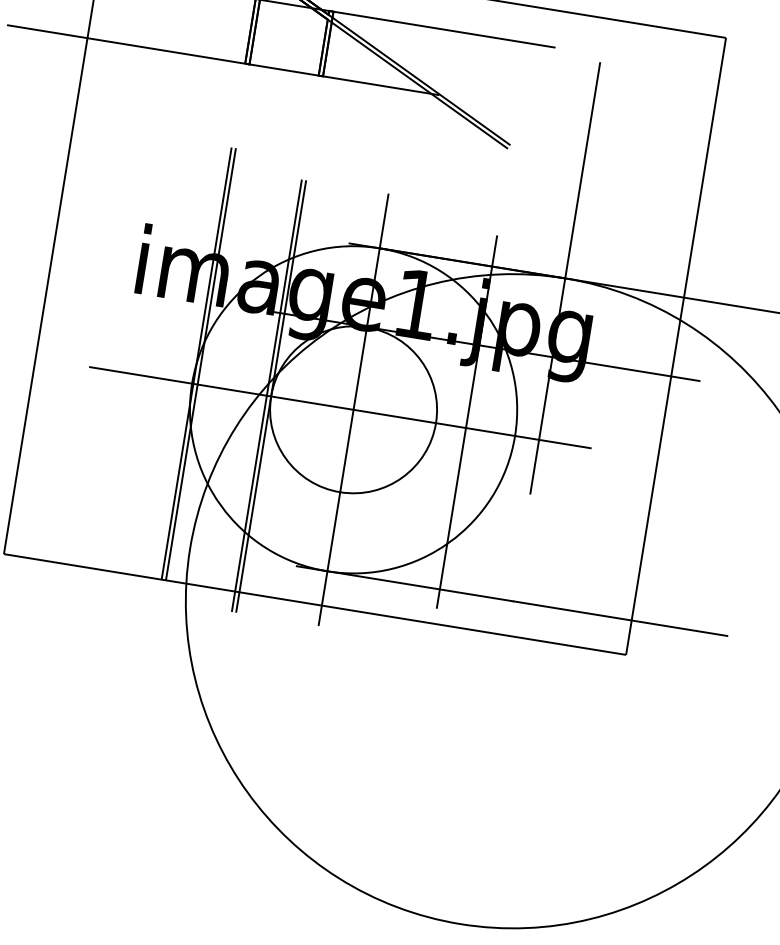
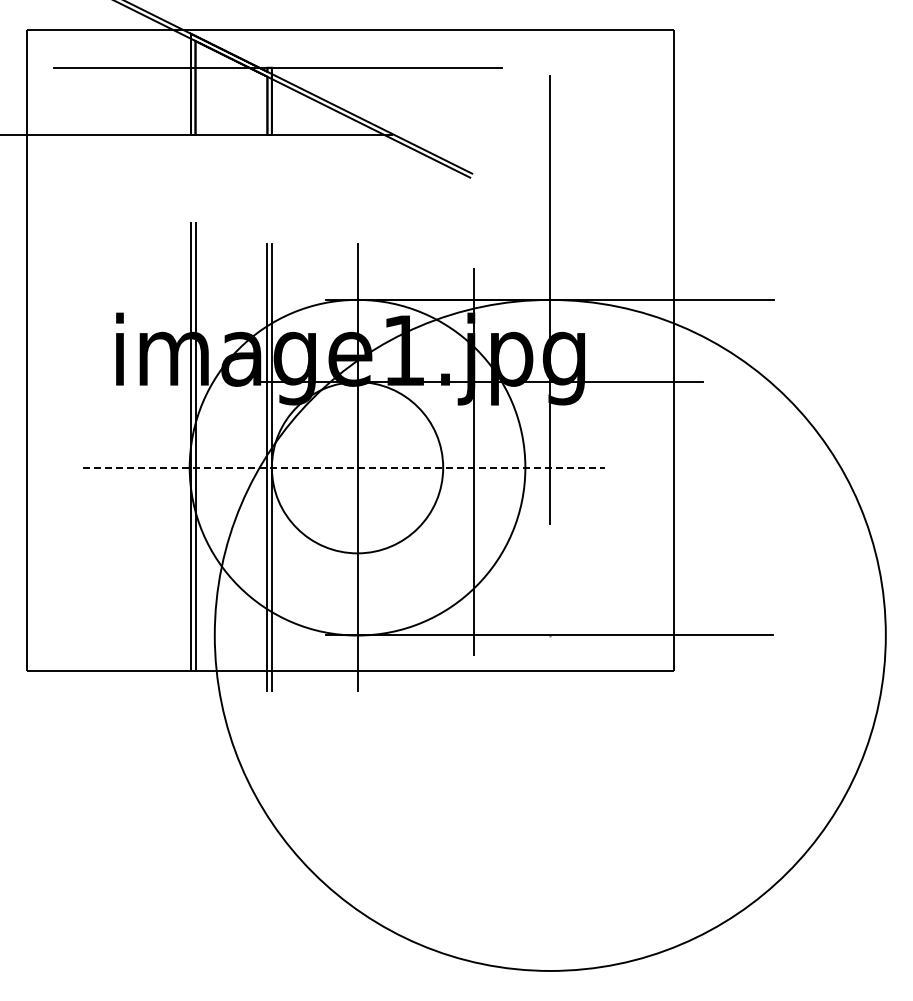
line: (341, 407) -> (344, 467), solid -> dashed

